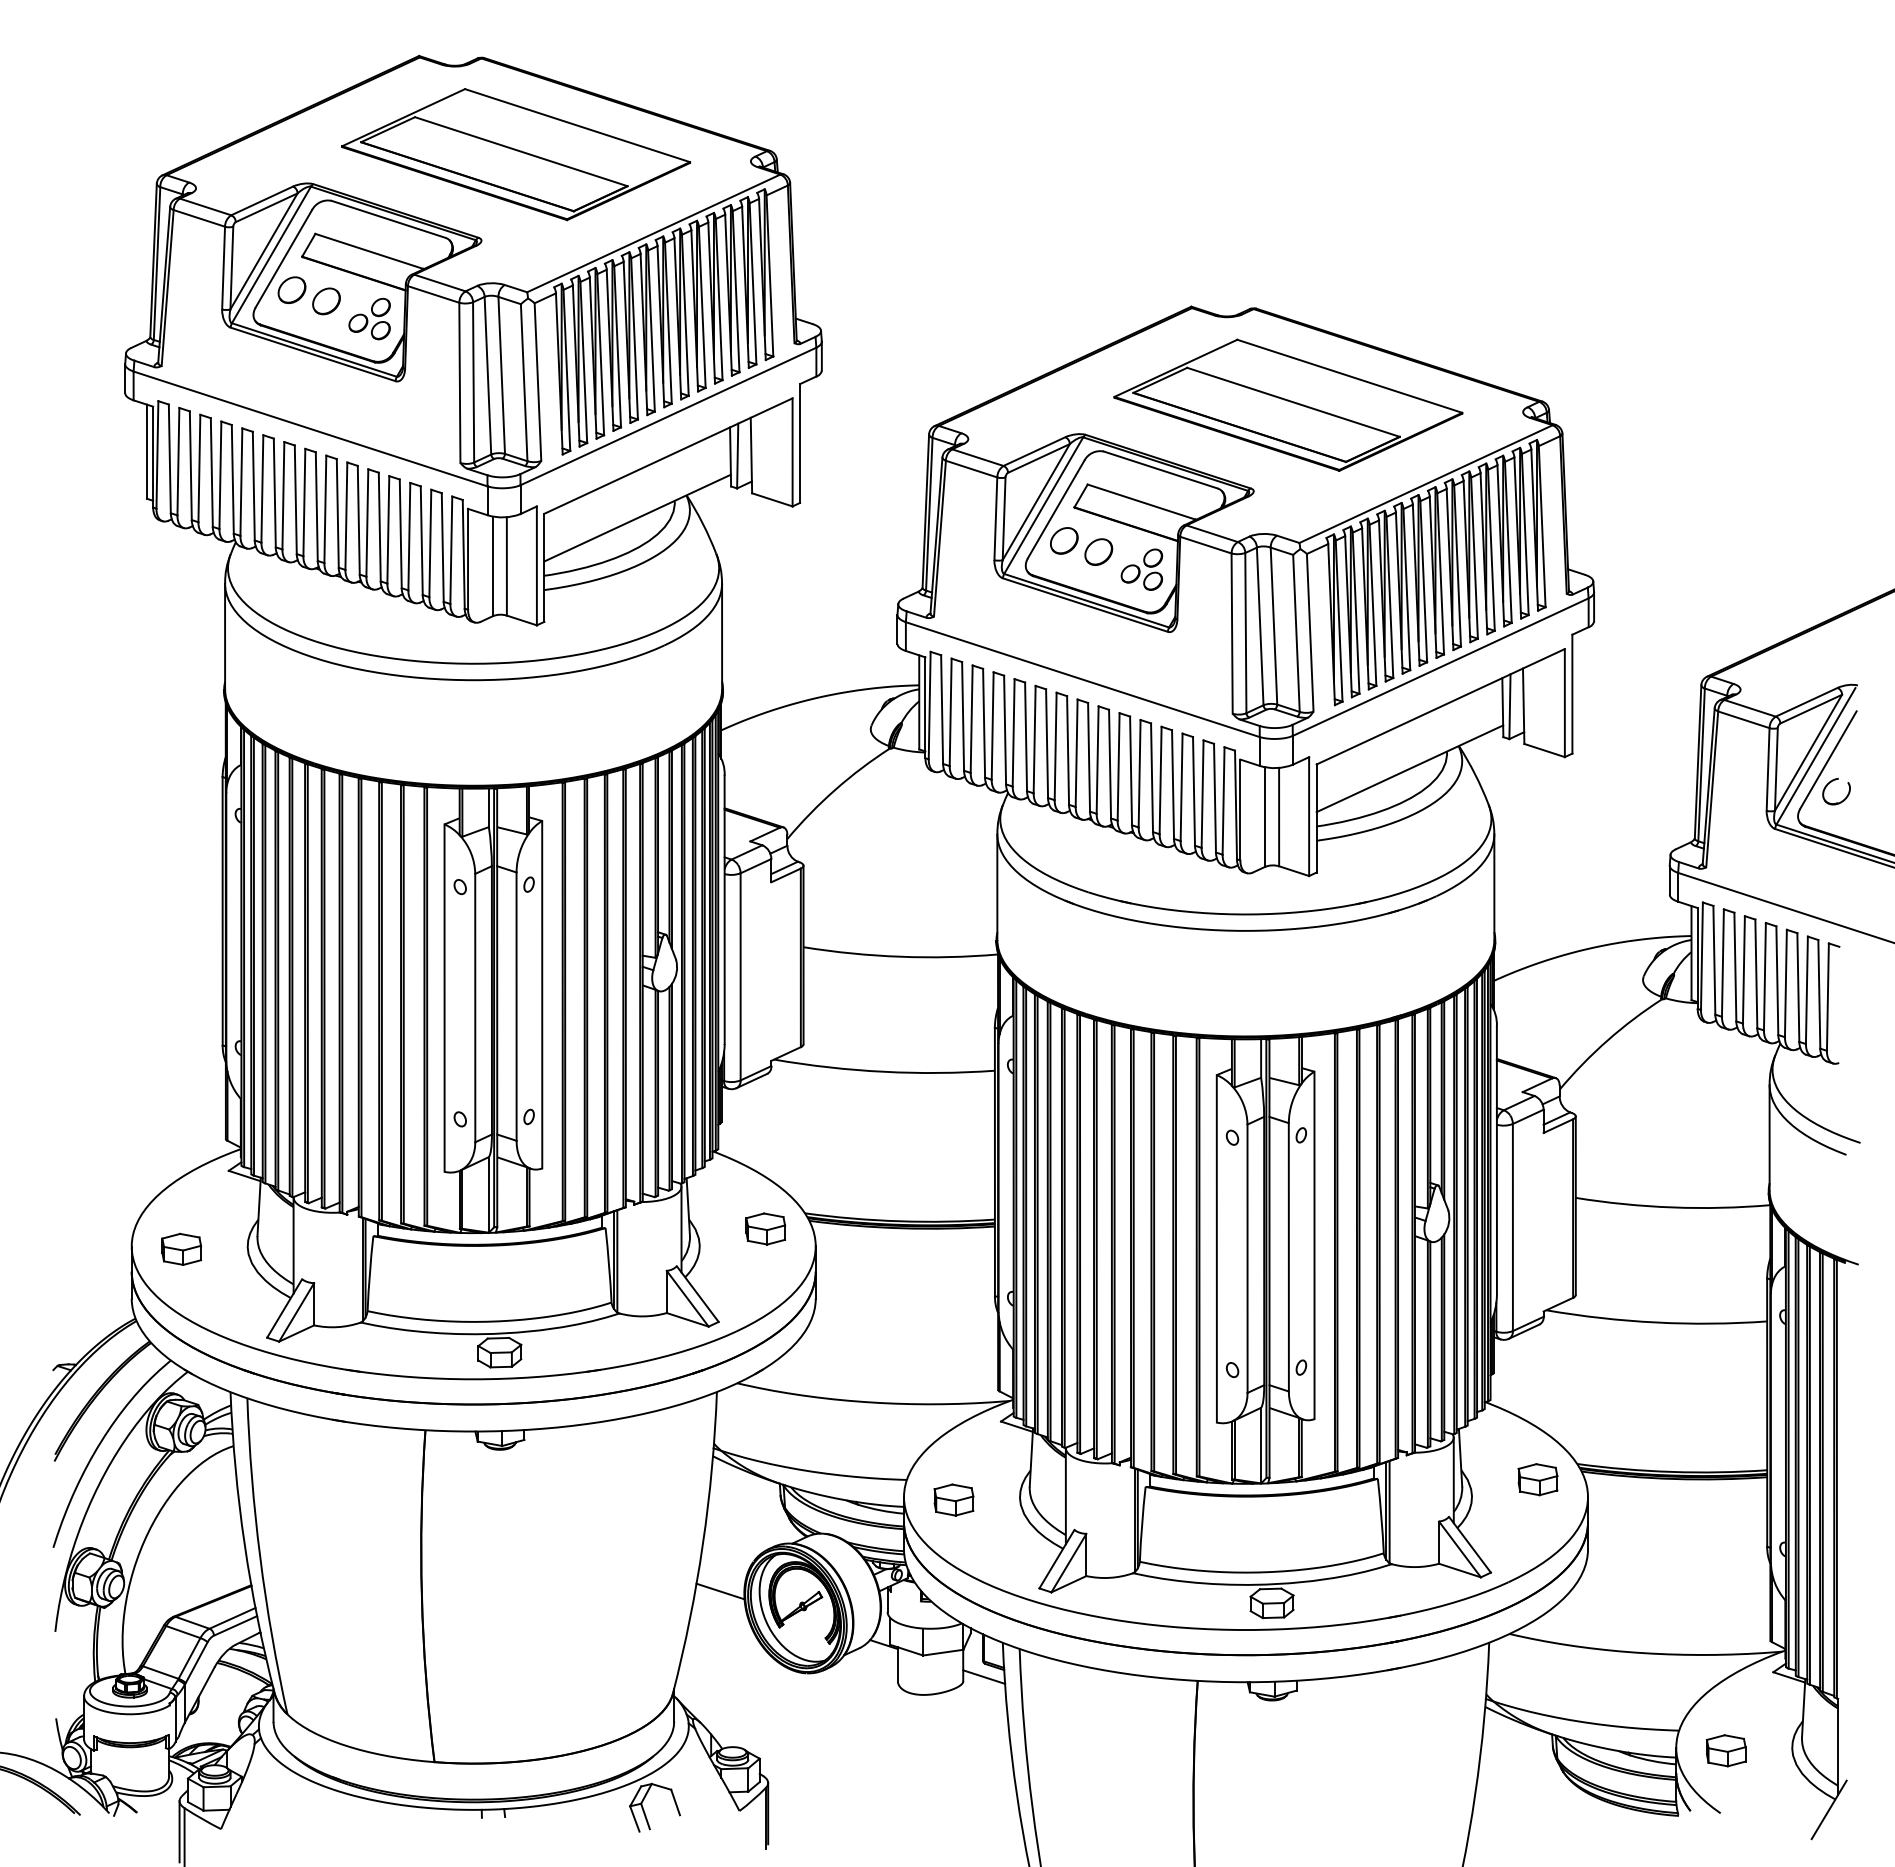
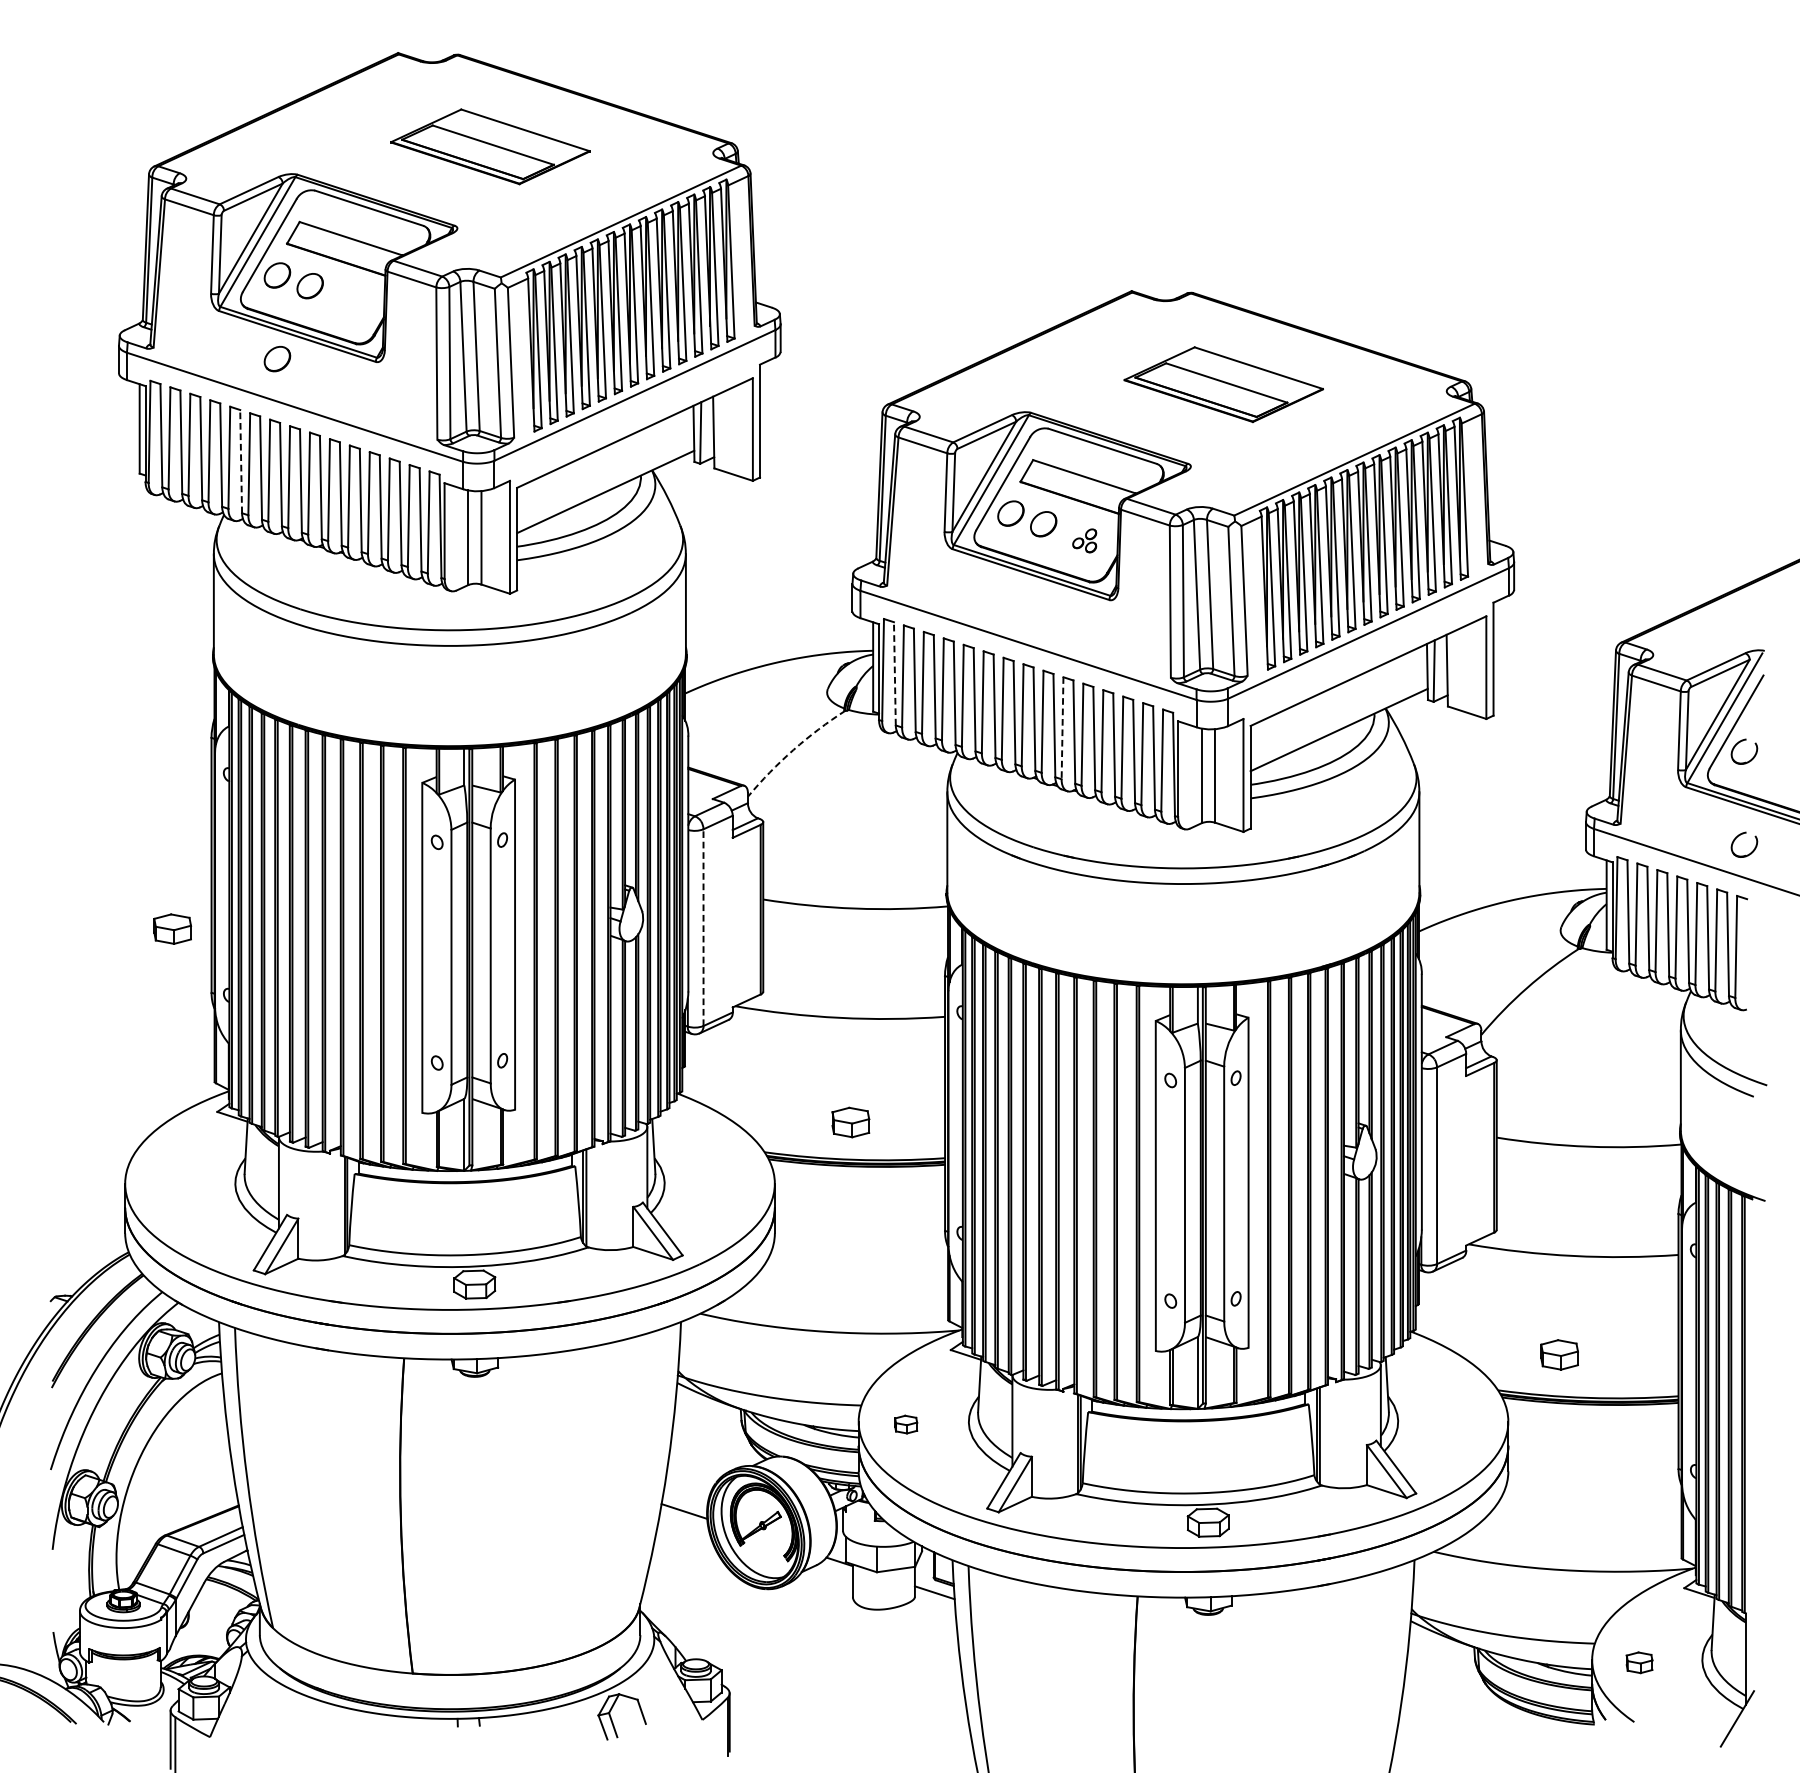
part: (516, 154) -> (490, 146), size x0.6
part: (369, 318) -> (351, 302), removed
part: (291, 377) -> (276, 358), added
part: (1288, 404) -> (1223, 384), size x0.6
line: (253, 485) -> (240, 460), solid -> dashed
part: (1141, 569) -> (1084, 540), size x0.6
line: (942, 709) -> (895, 673), solid -> dashed
line: (1118, 766) -> (1062, 727), solid -> dashed
arc: (835, 789) -> (793, 749), solid -> dashed
part: (1830, 881) -> (1738, 837), added
line: (740, 976) -> (703, 927), solid -> dashed
part: (765, 1228) -> (850, 1122), moved
part: (181, 1248) -> (172, 928), moved
part: (1537, 1479) -> (1559, 1354), moved
part: (953, 1499) -> (905, 1424), size x0.6
part: (1725, 1750) -> (1638, 1662), size x0.7

